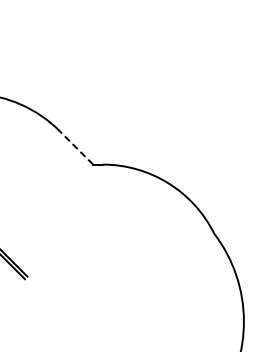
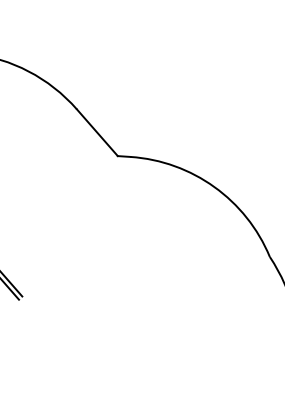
line: (76, 147) -> (97, 132), dashed -> solid

